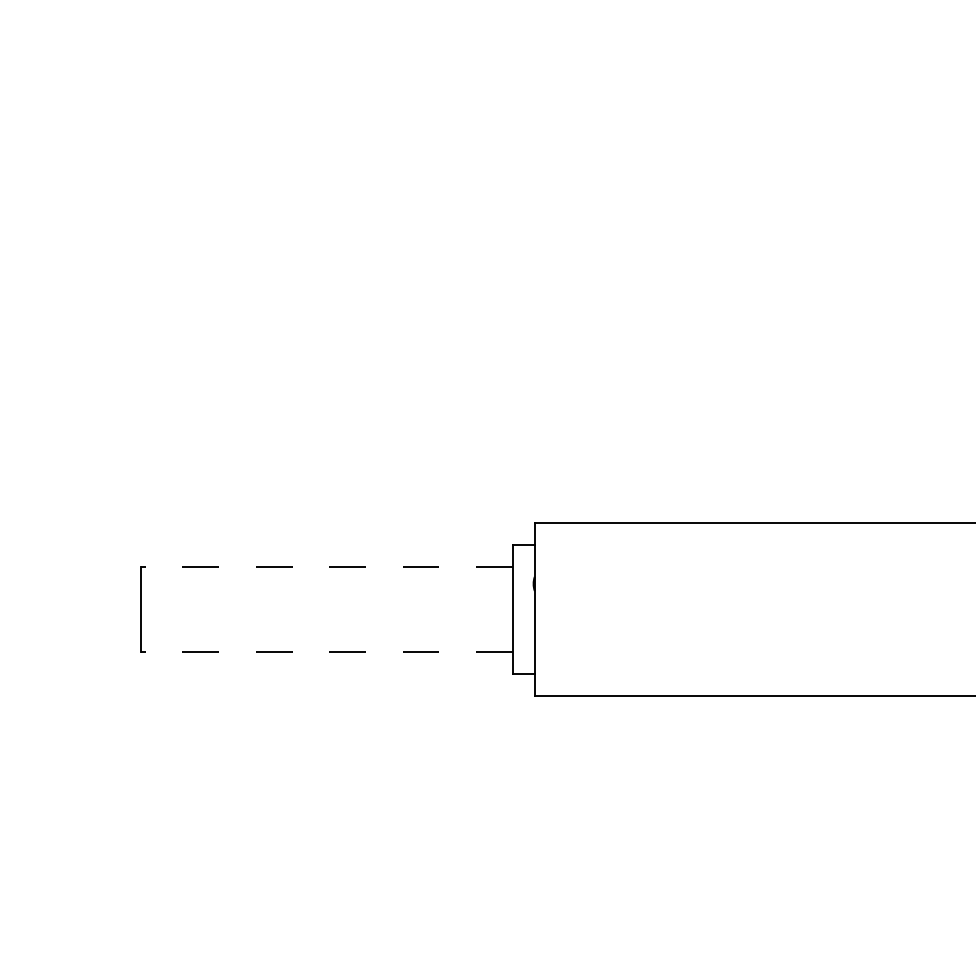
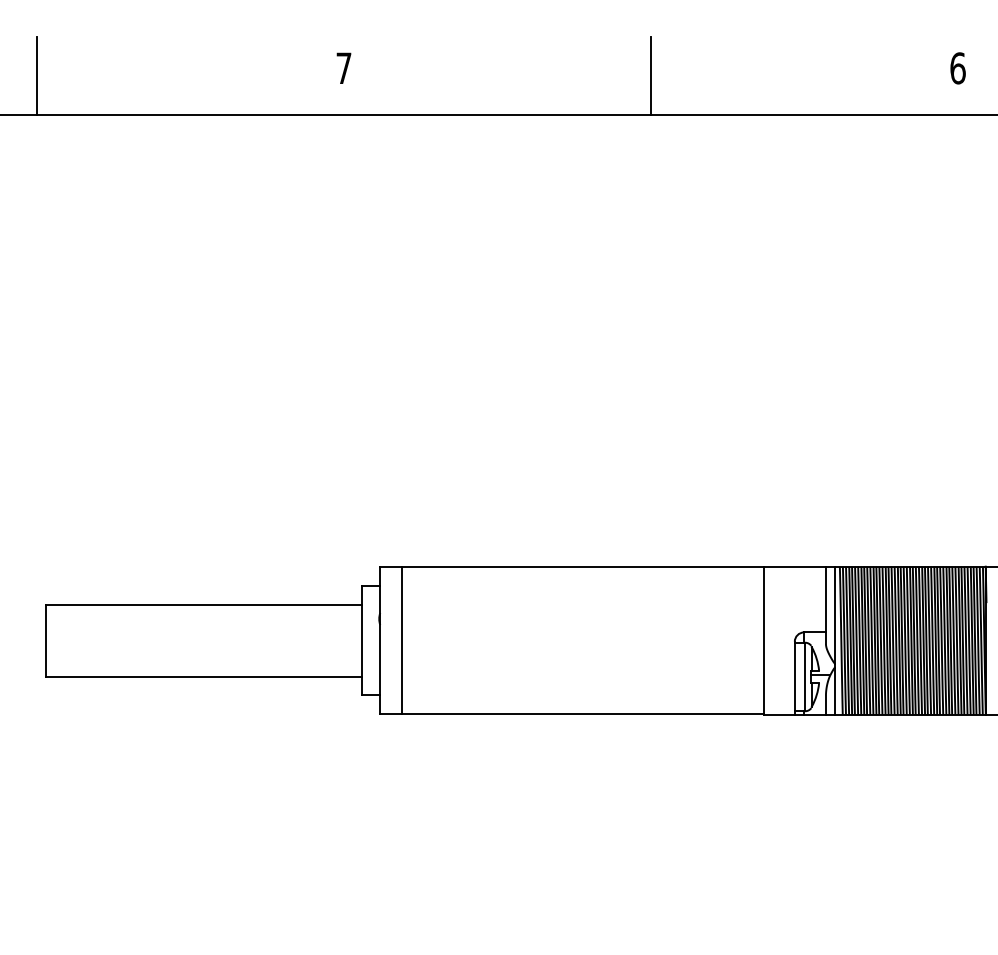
line: (326, 566) -> (203, 604), dashed -> solid
line: (560, 609) -> (402, 640), added
line: (326, 652) -> (203, 677), dashed -> solid

